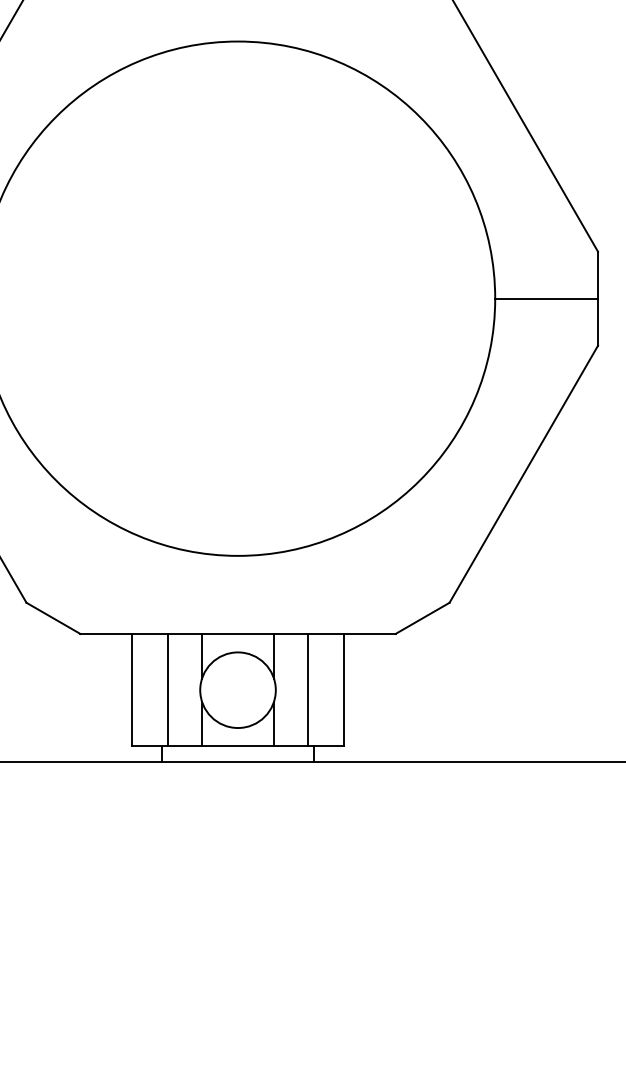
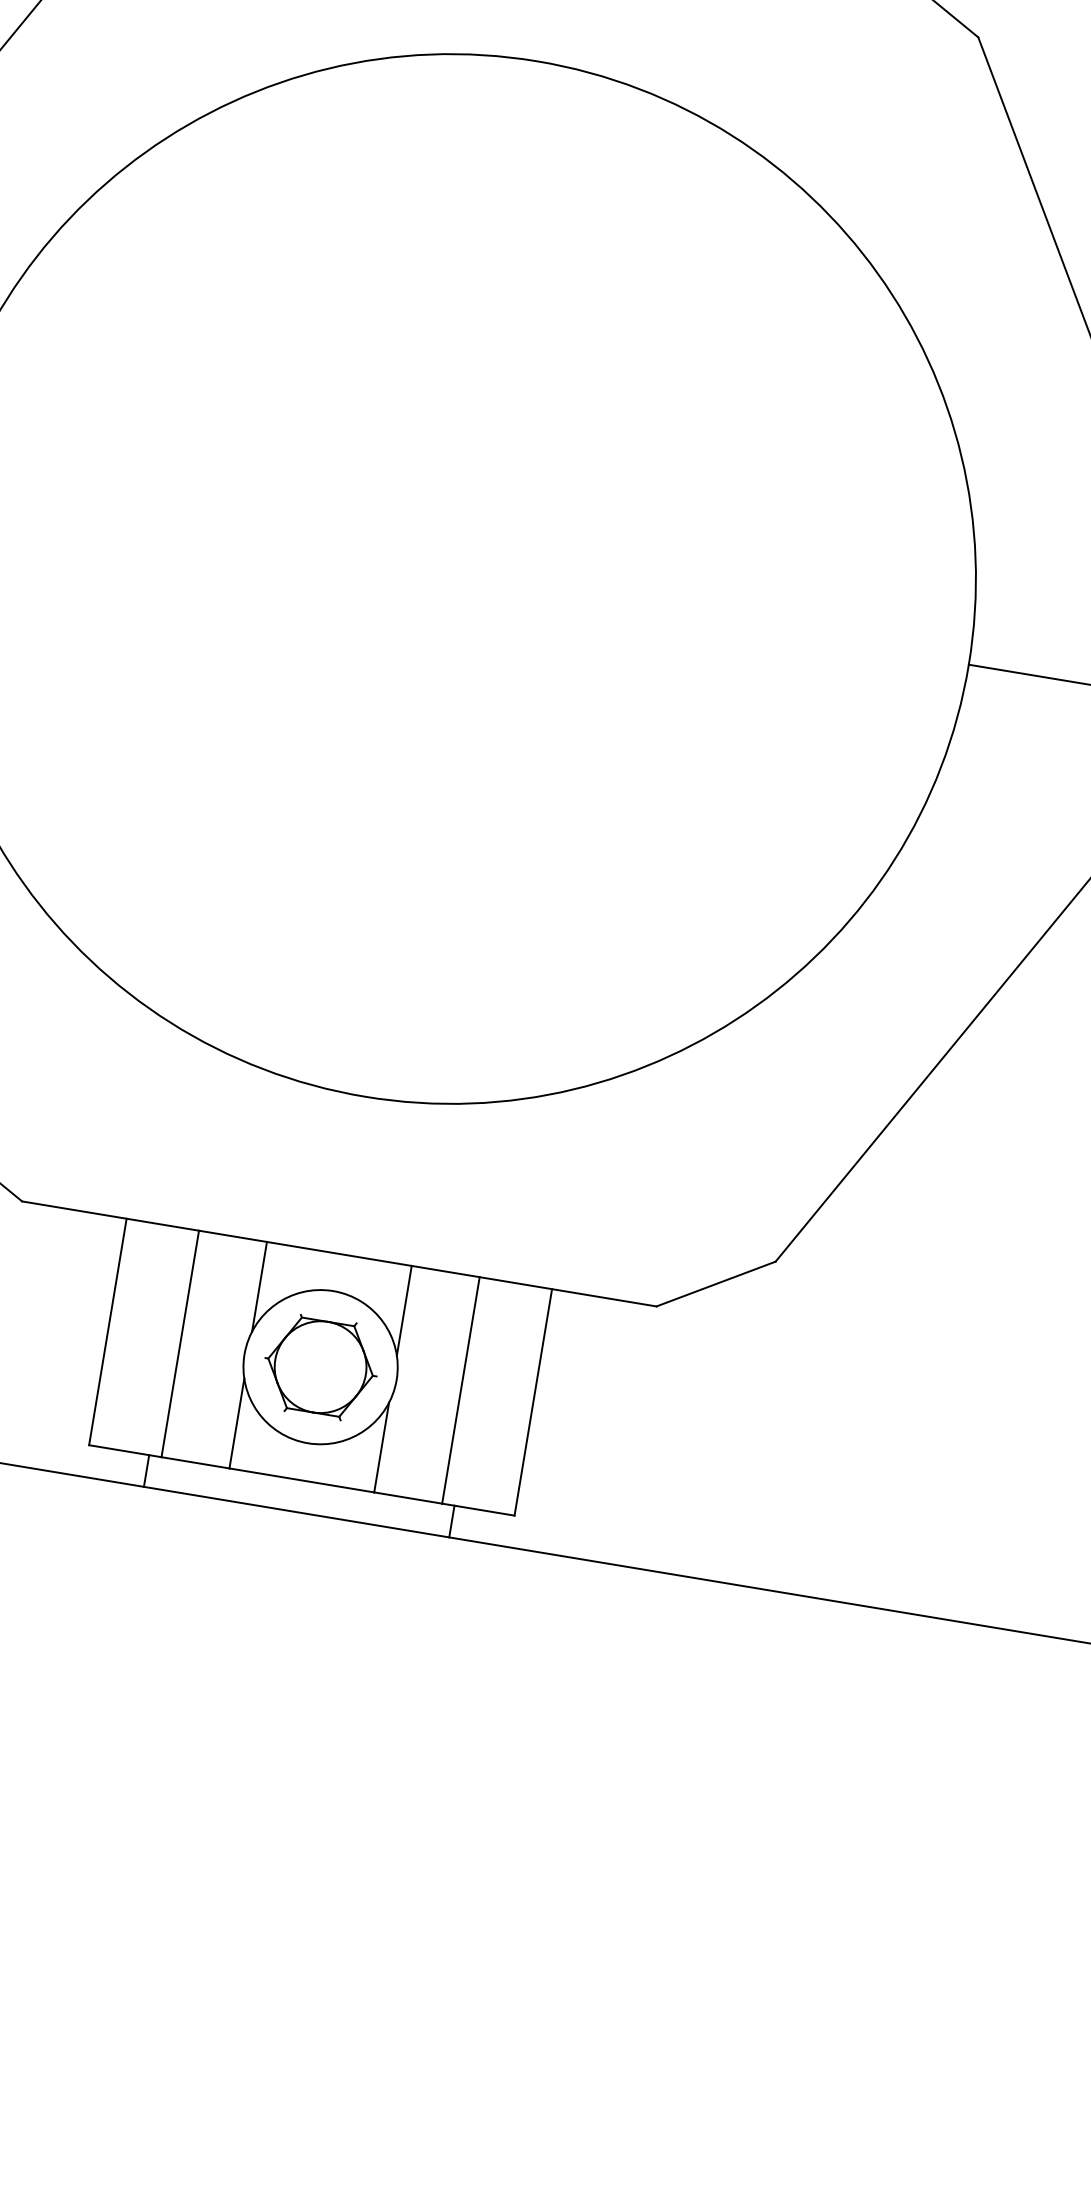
part: (238, 690) -> (321, 1367), added

